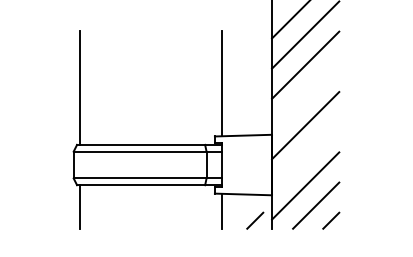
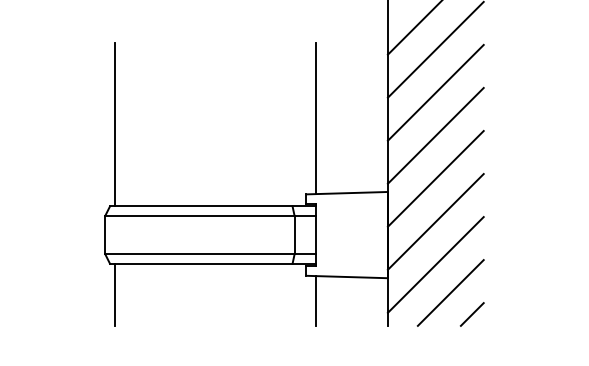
line: (305, 95) -> (435, 135), added
line: (305, 155) -> (435, 221), added
line: (255, 220) -> (364, 314), removed

